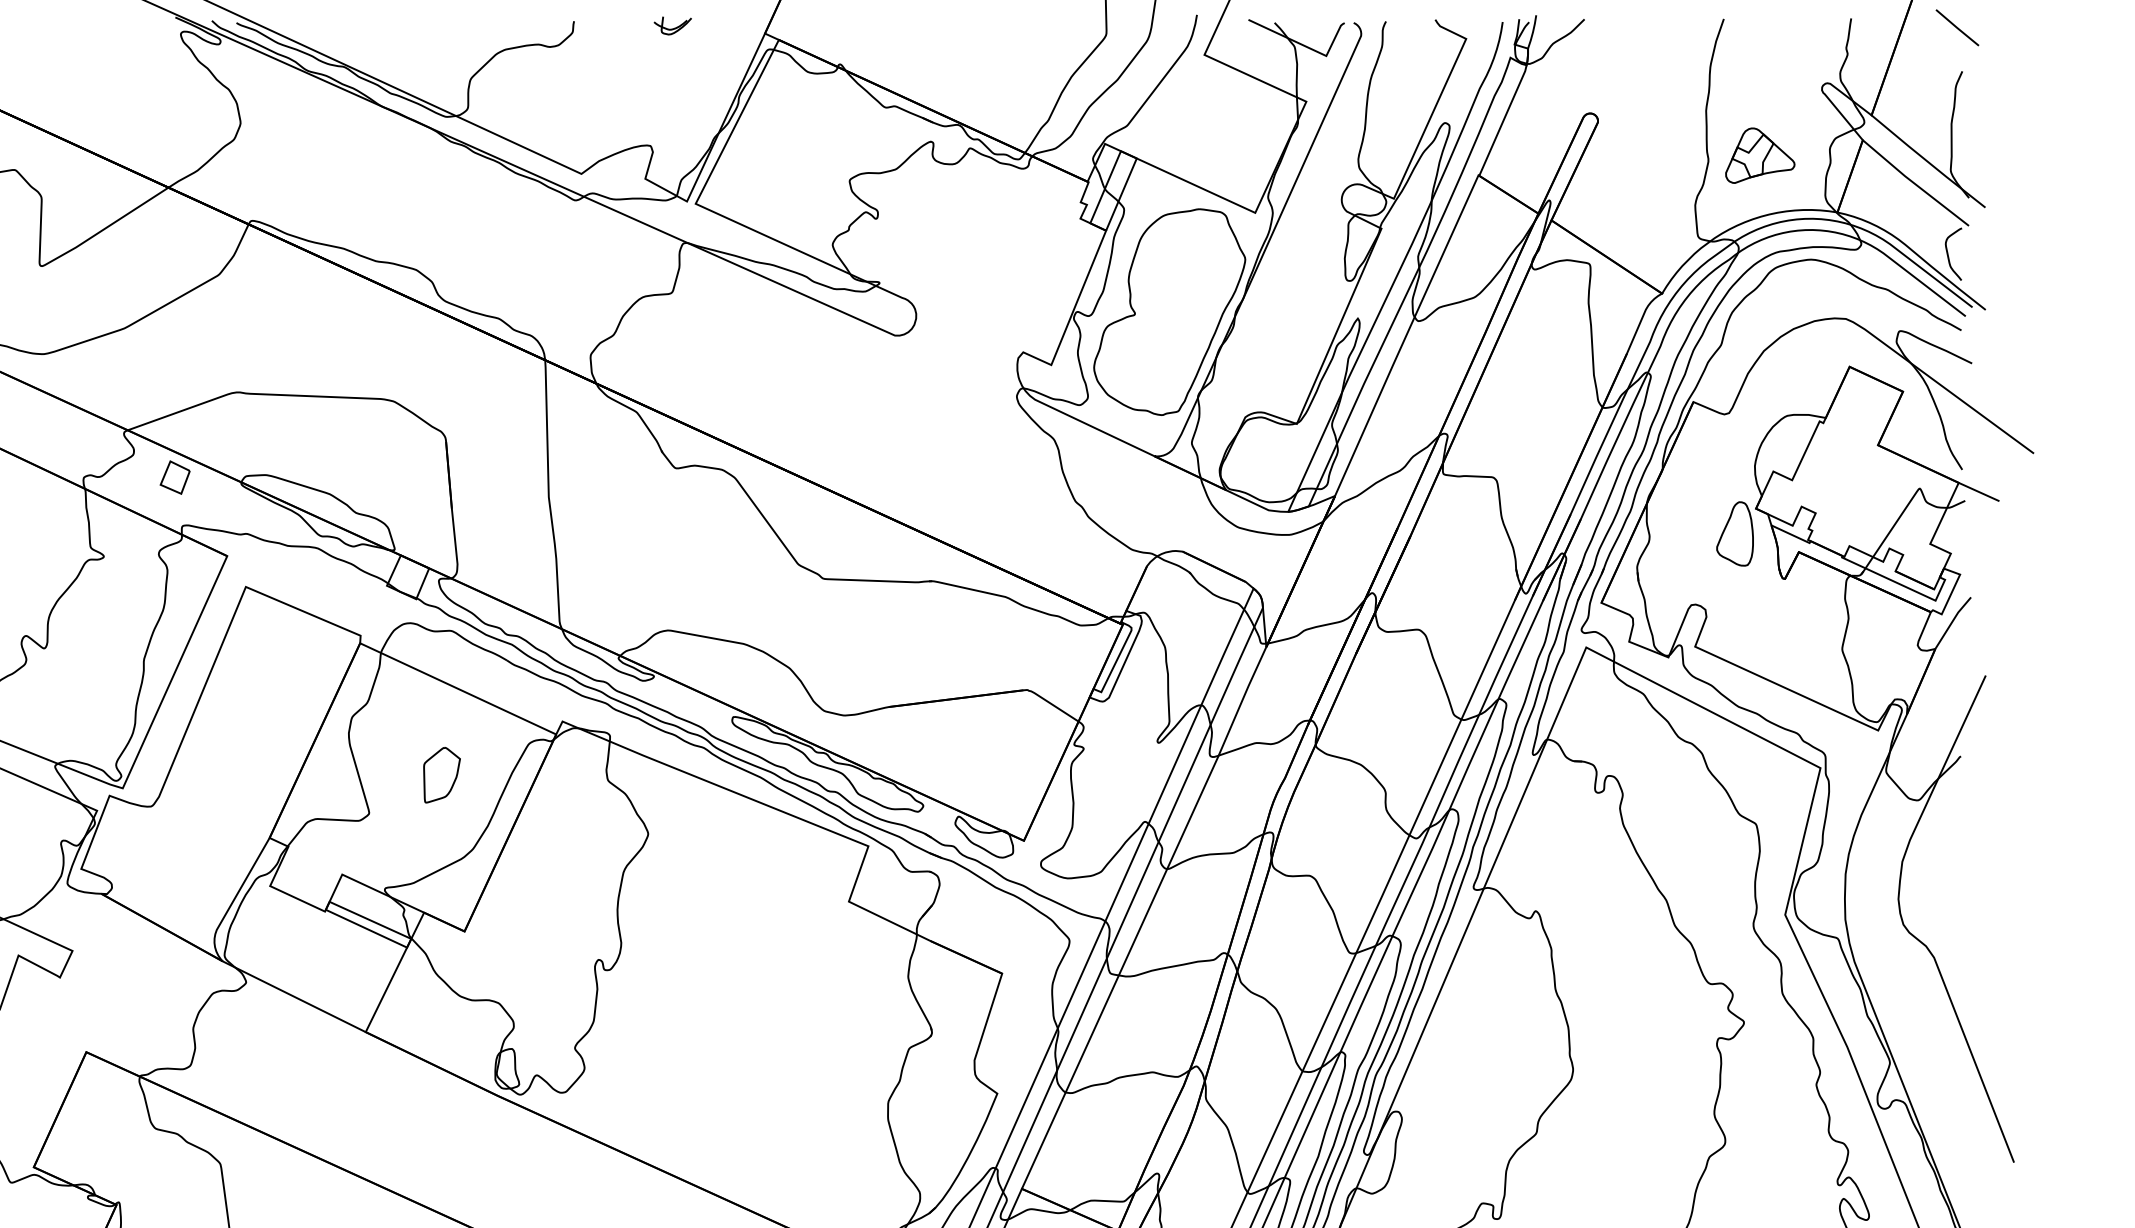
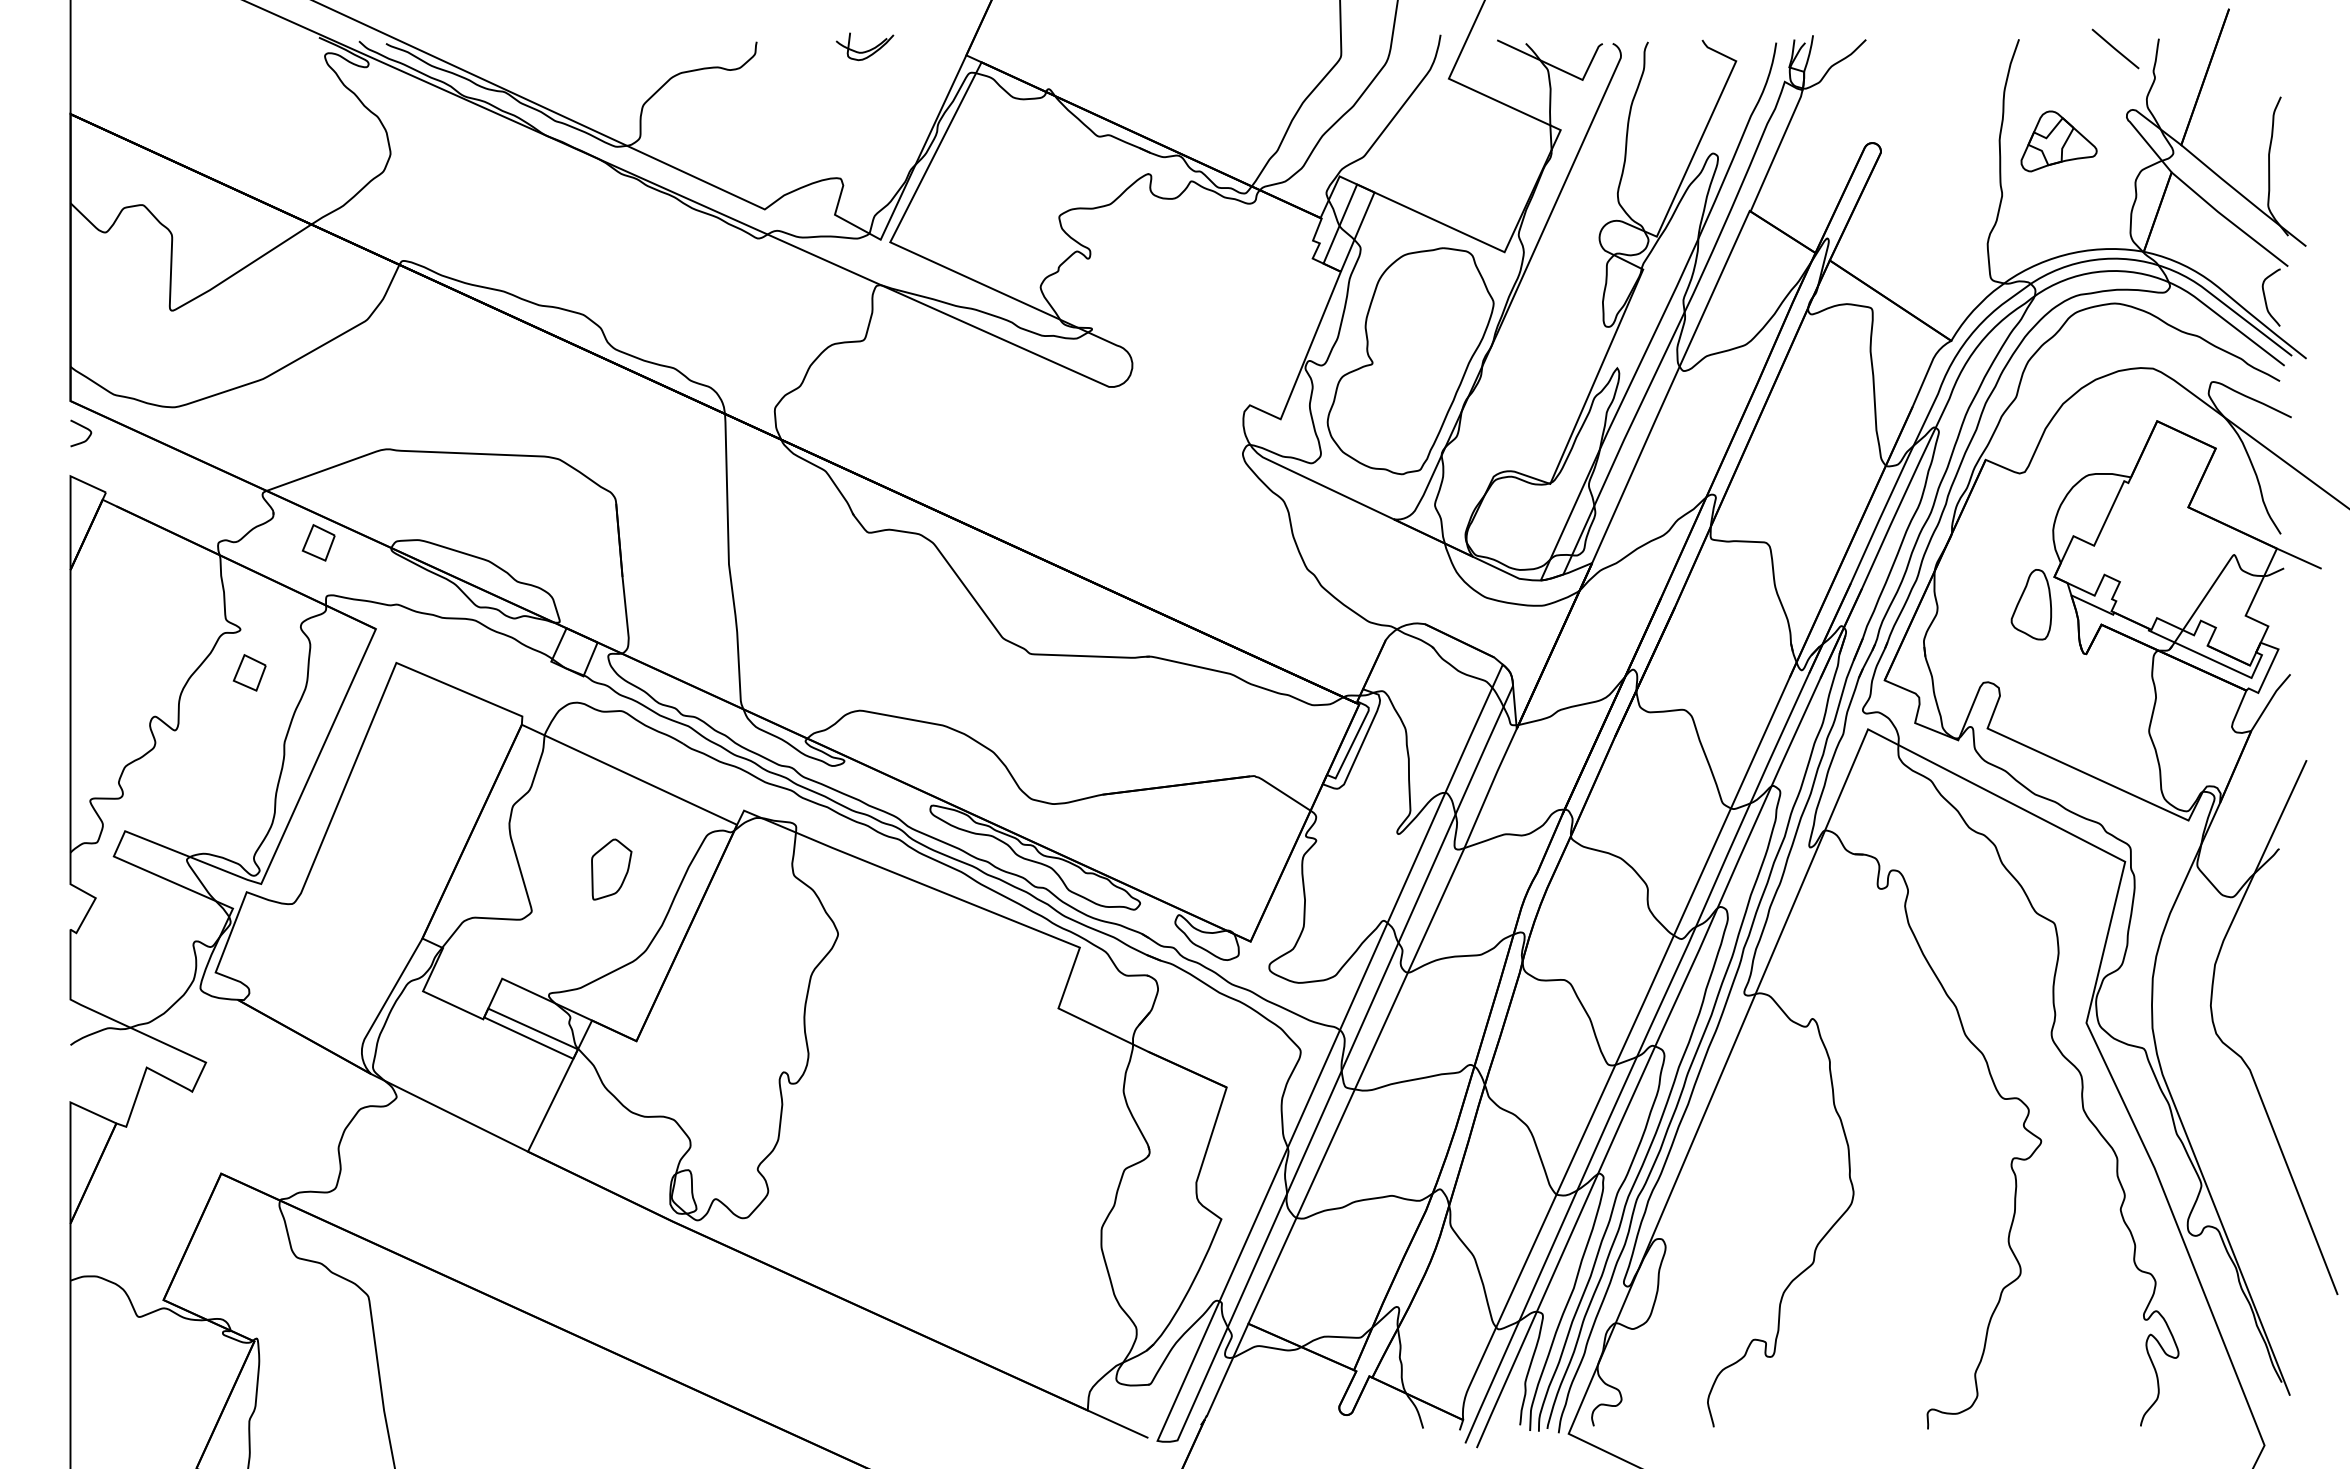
part: (673, 25) -> (865, 46), size x1.4
line: (1957, 27) -> (2115, 48), moved
part: (1759, 155) -> (2058, 141), moved
part: (112, 595) -> (249, 672), added

